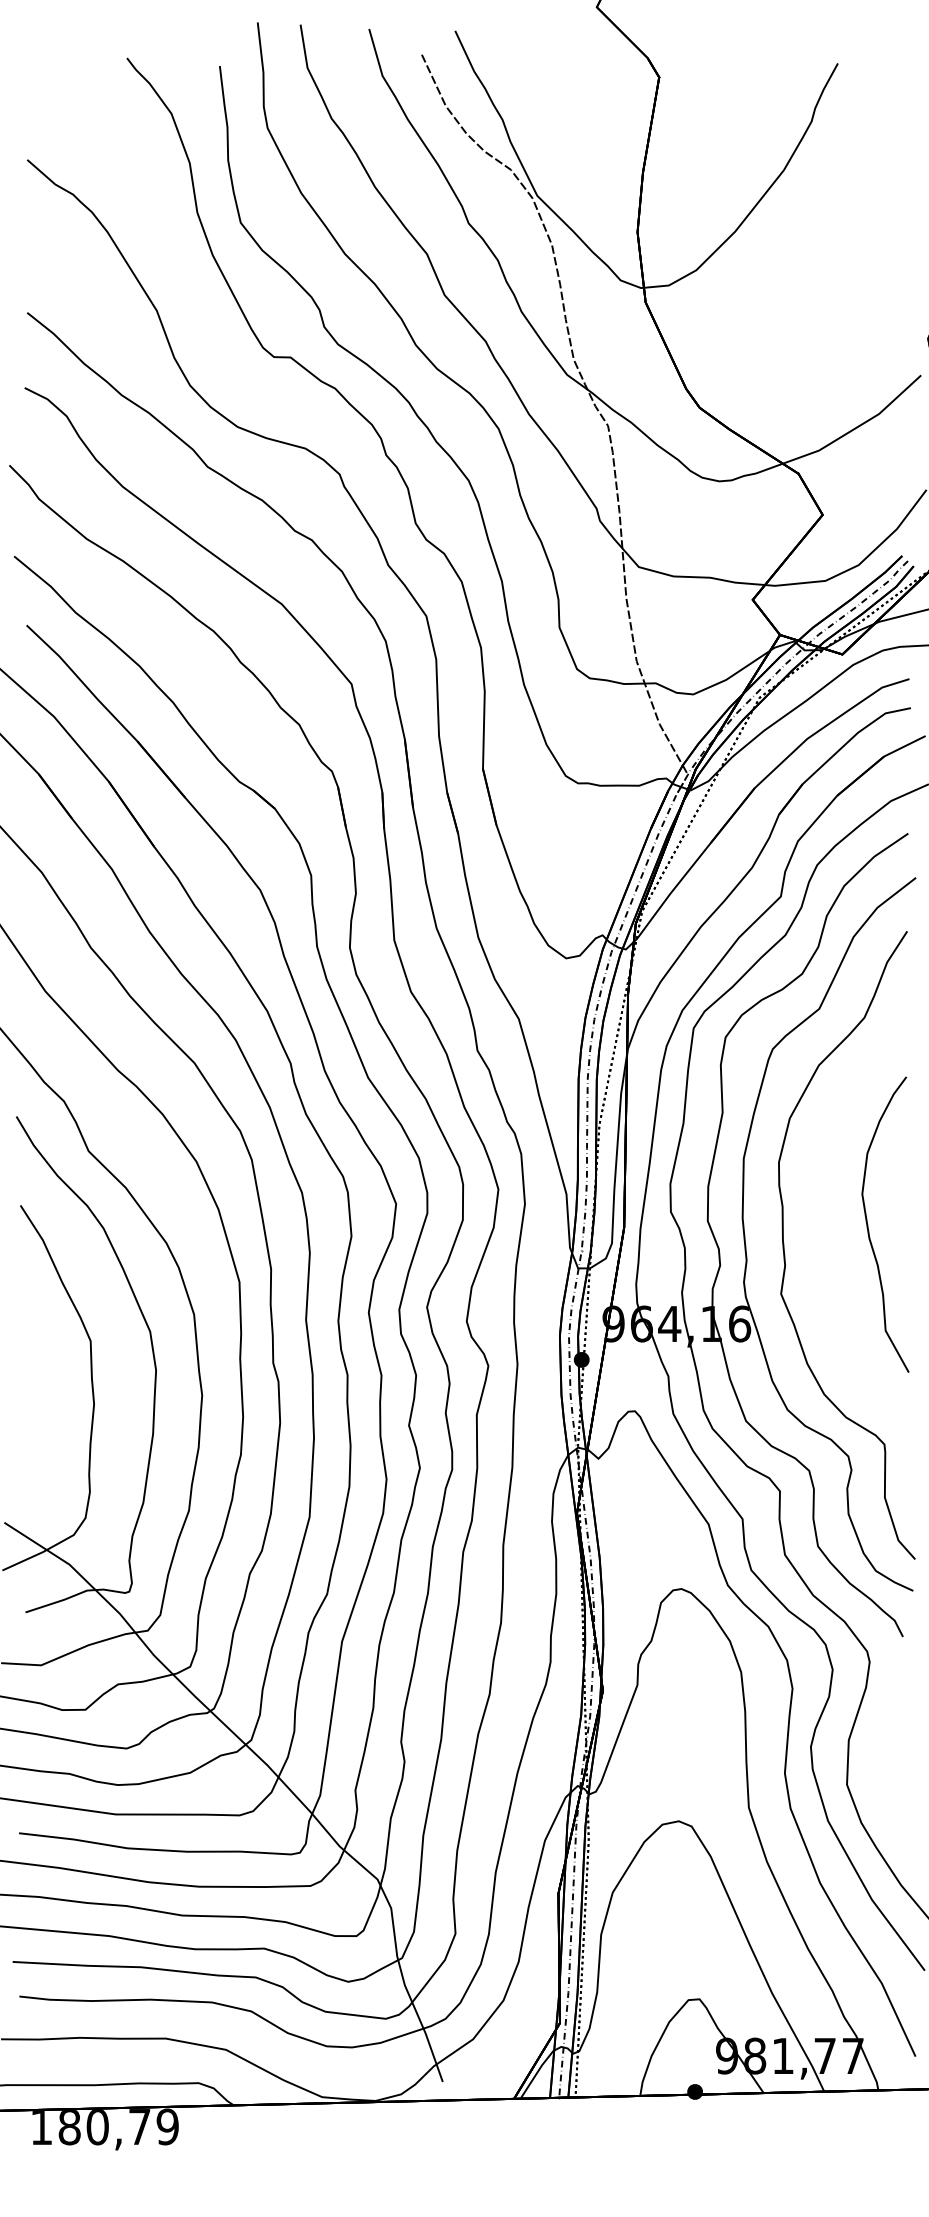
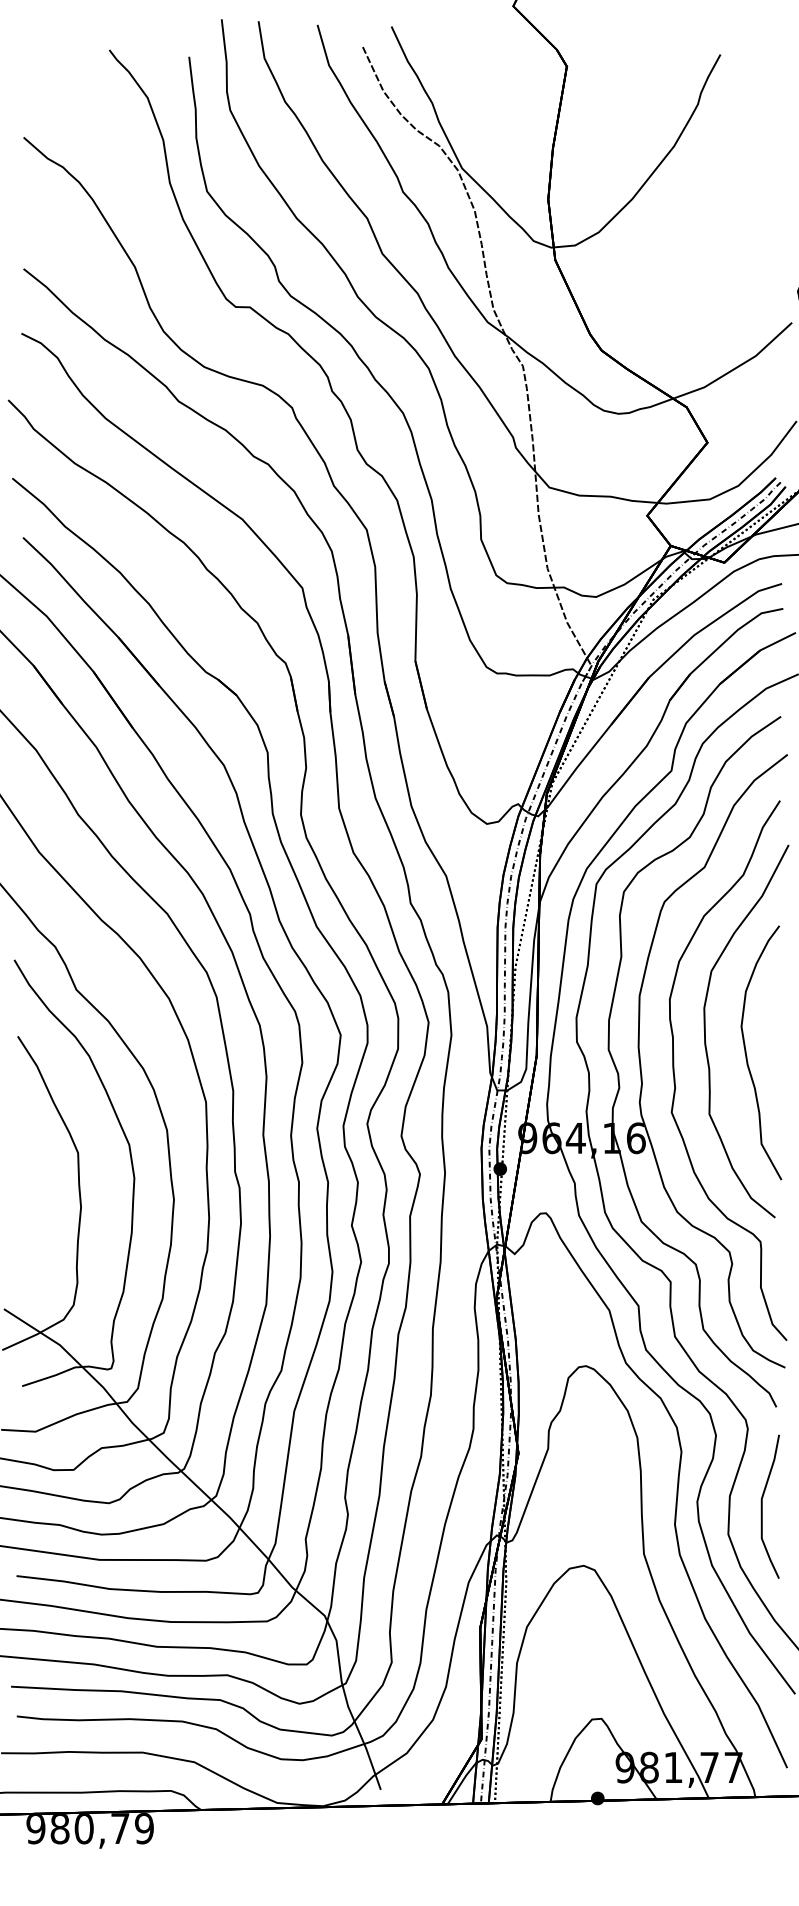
curve: (820, 1199) -> (705, 1031), added
curve: (886, 1752) -> (762, 1506), added
text: (41, 2126) -> (35, 1828), 180,79 -> 980,79

